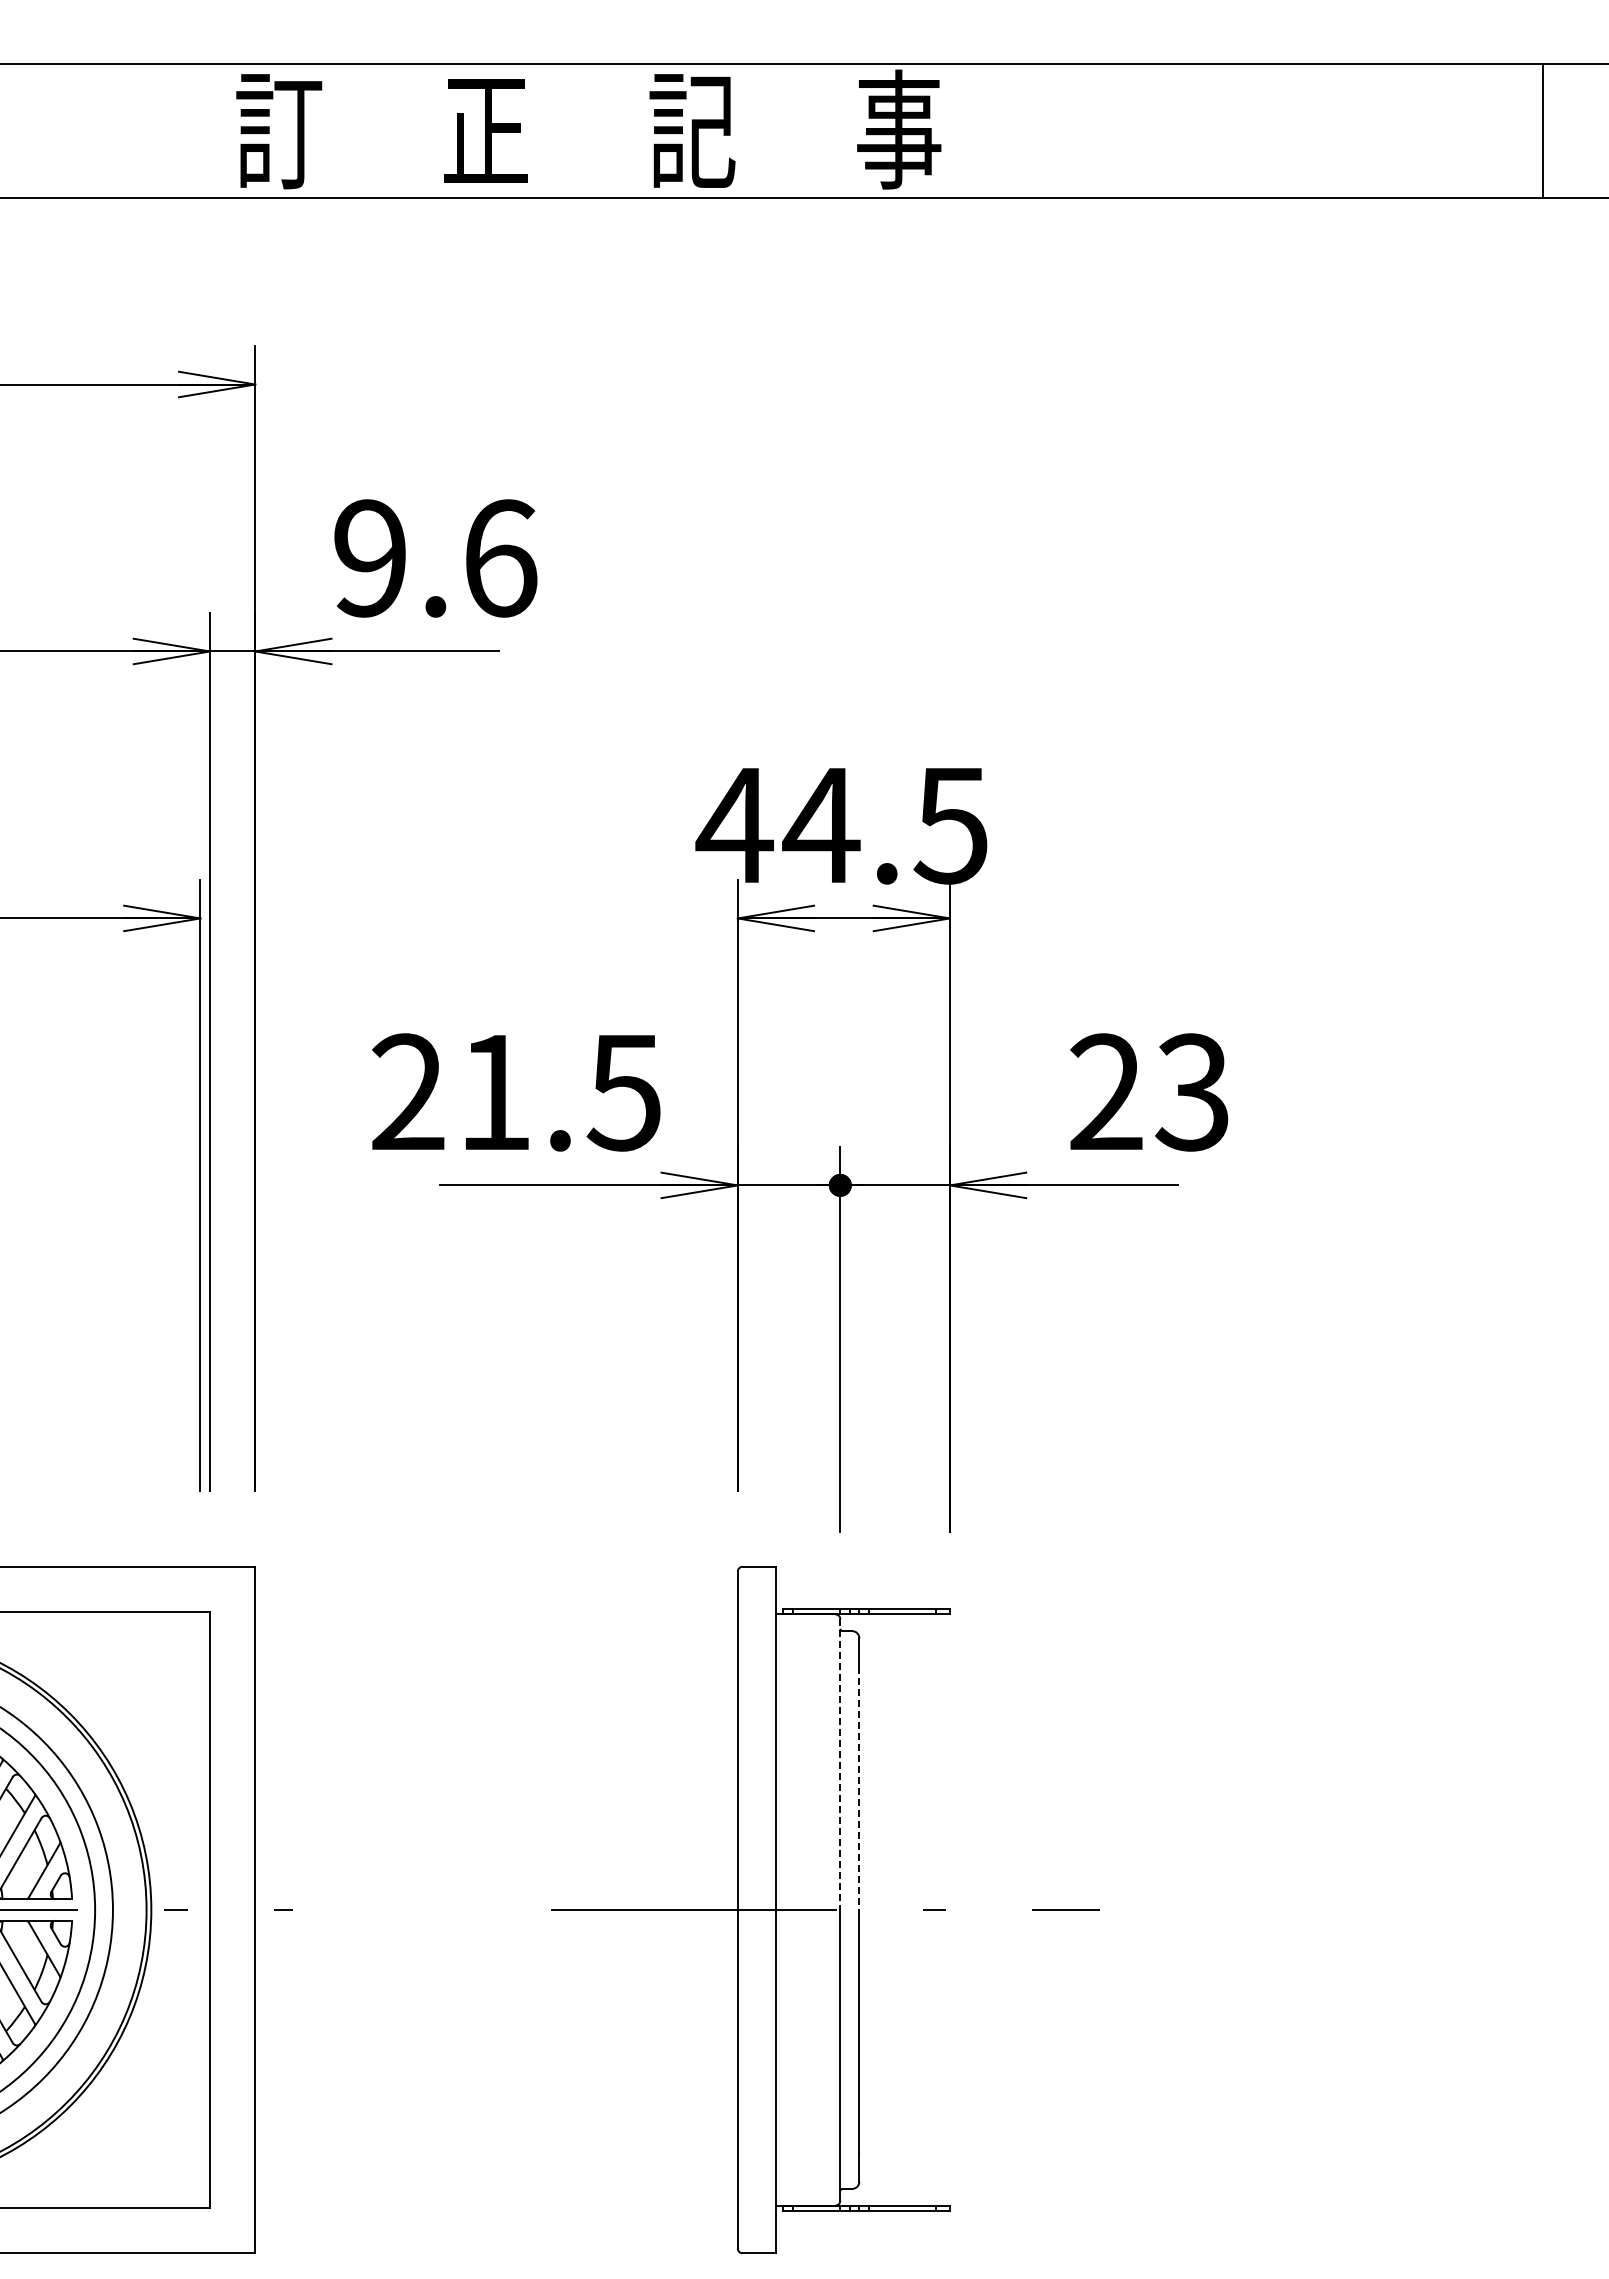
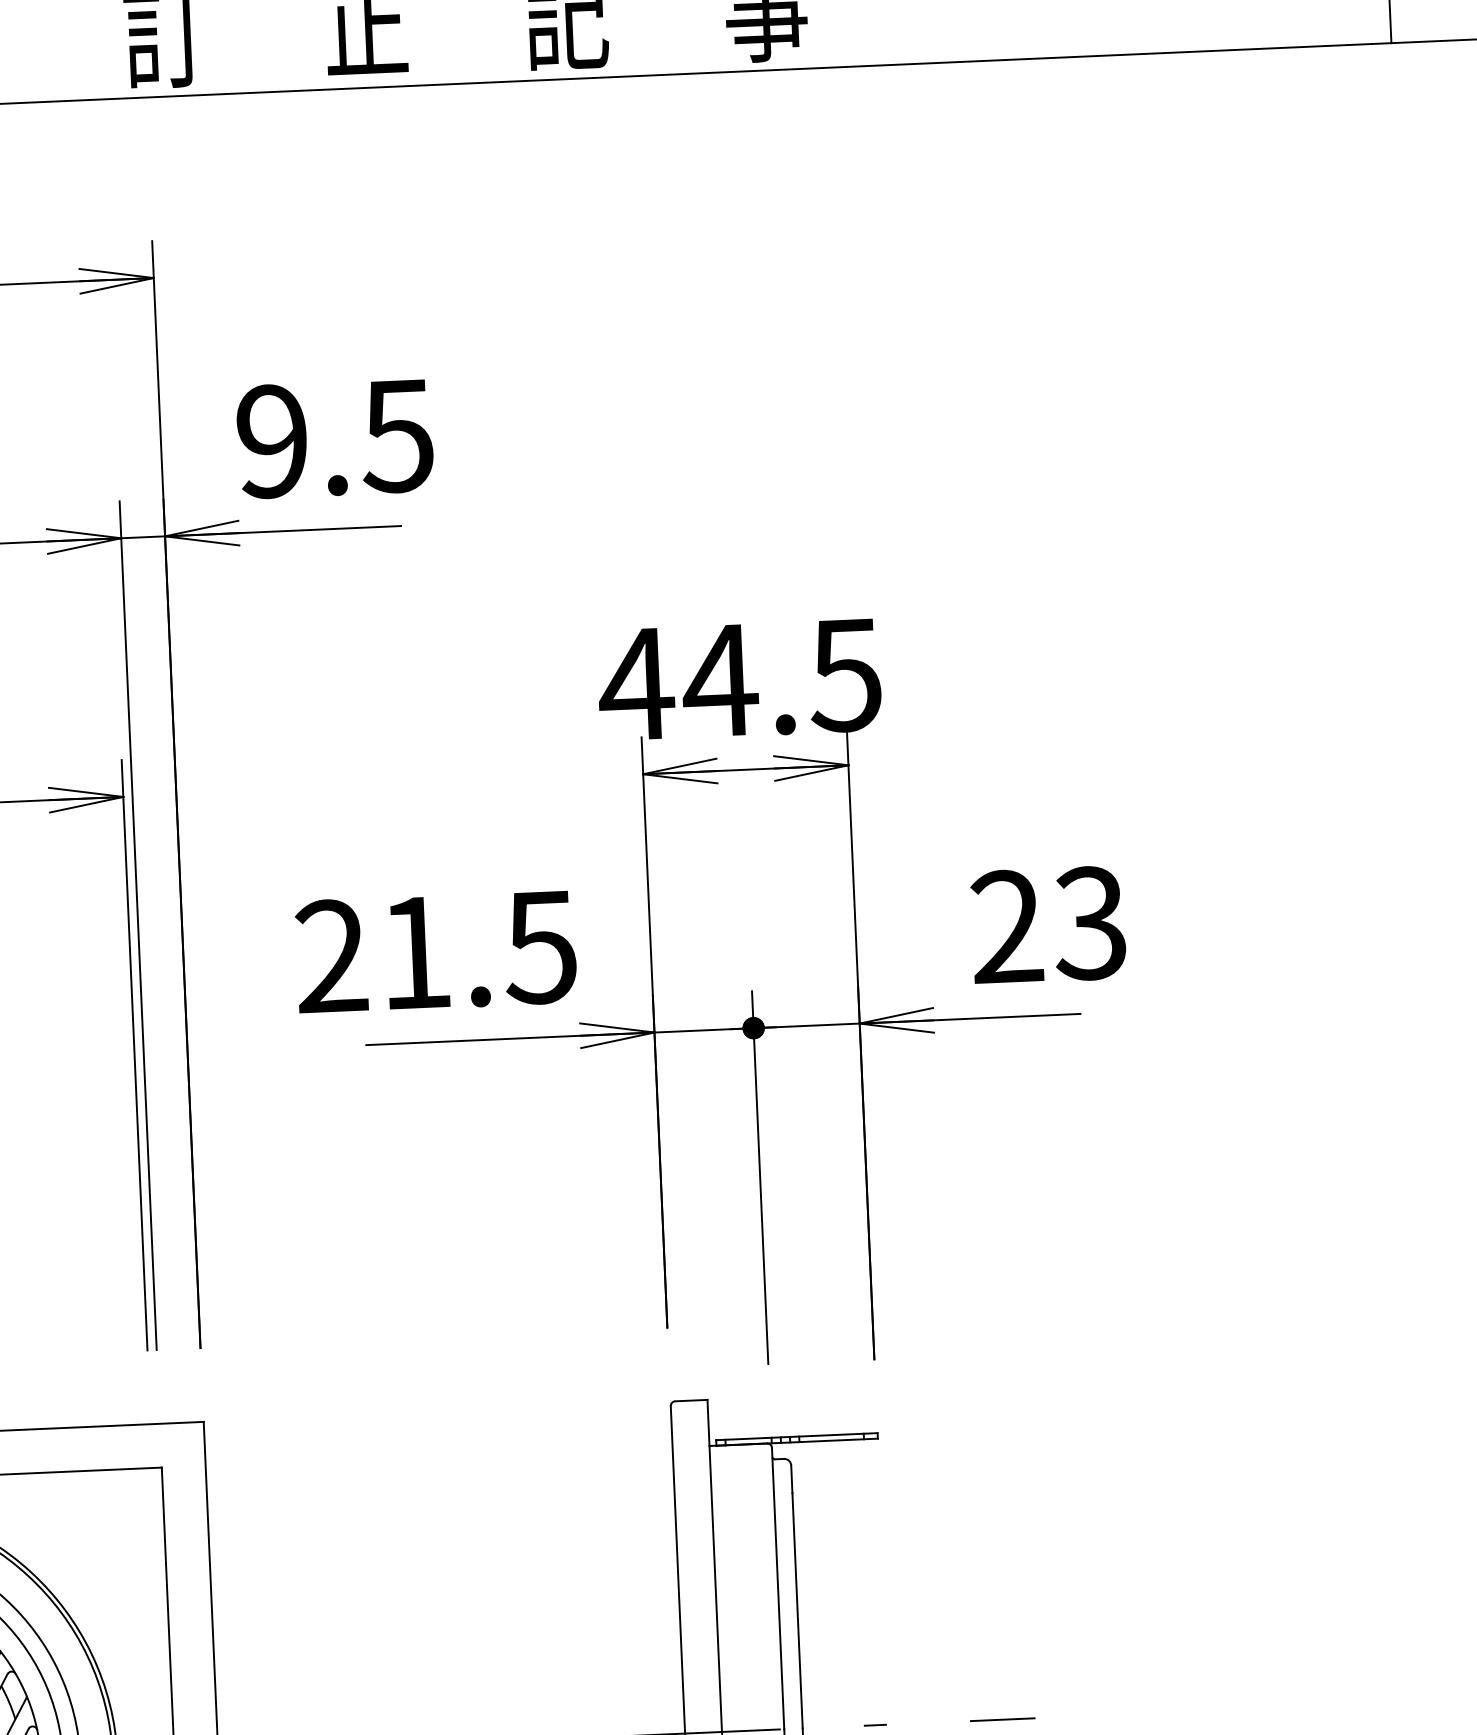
text: (499, 558) -> (397, 436), 9.6 -> 9.5
line: (840, 1765) -> (778, 1589), dashed -> solid
line: (859, 1788) -> (797, 1610), dashed -> solid

